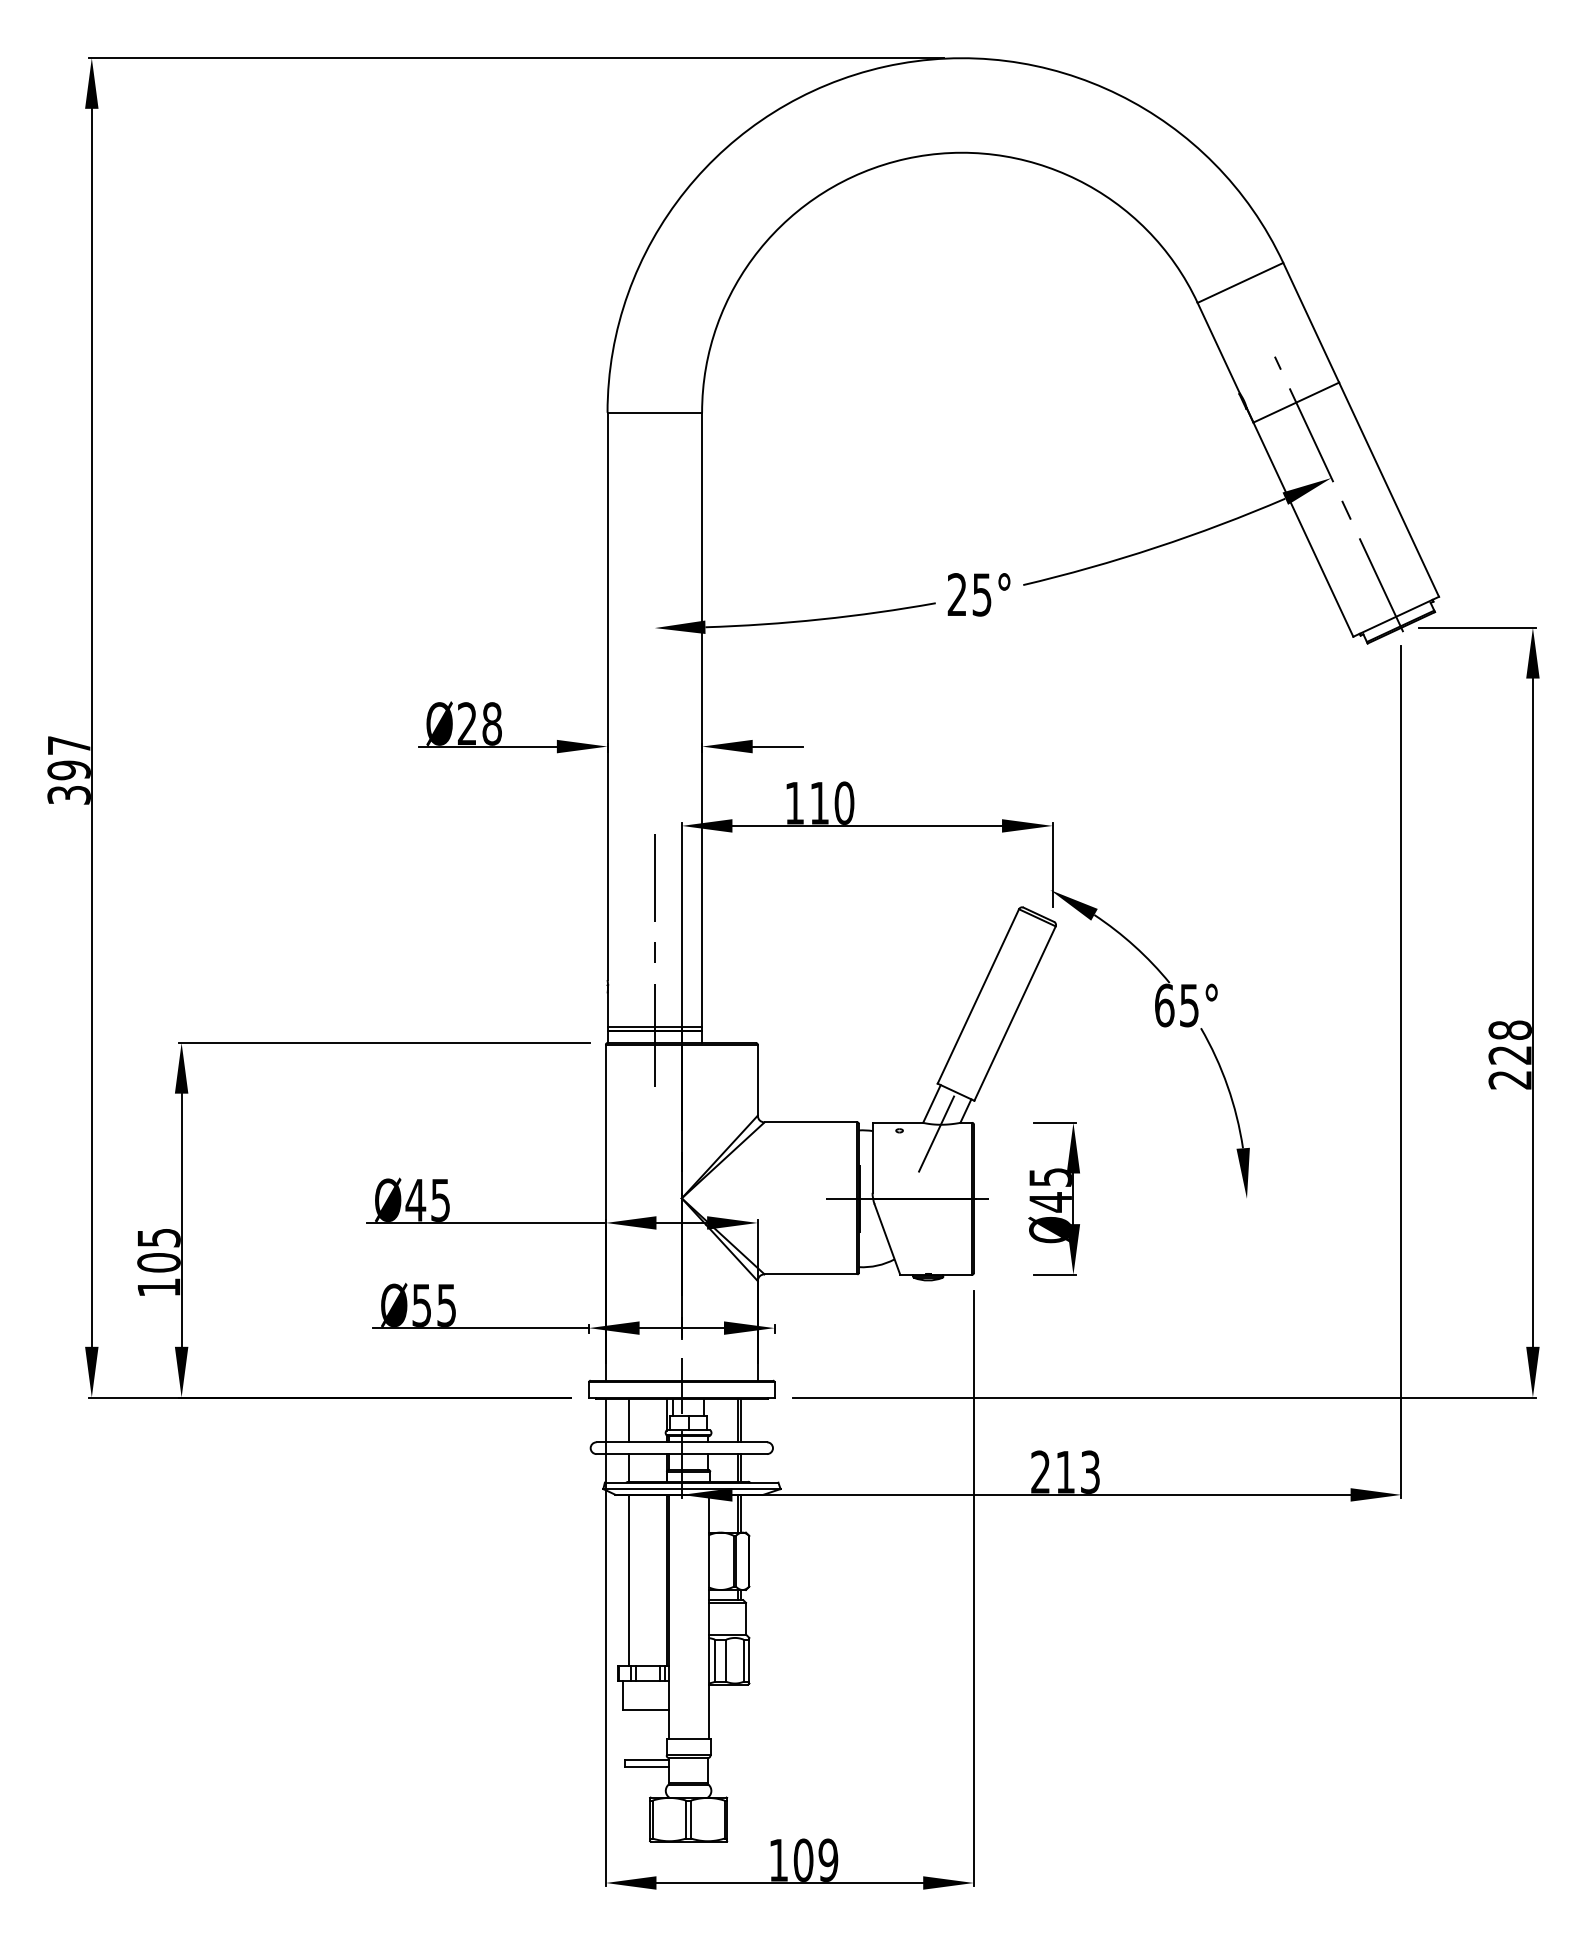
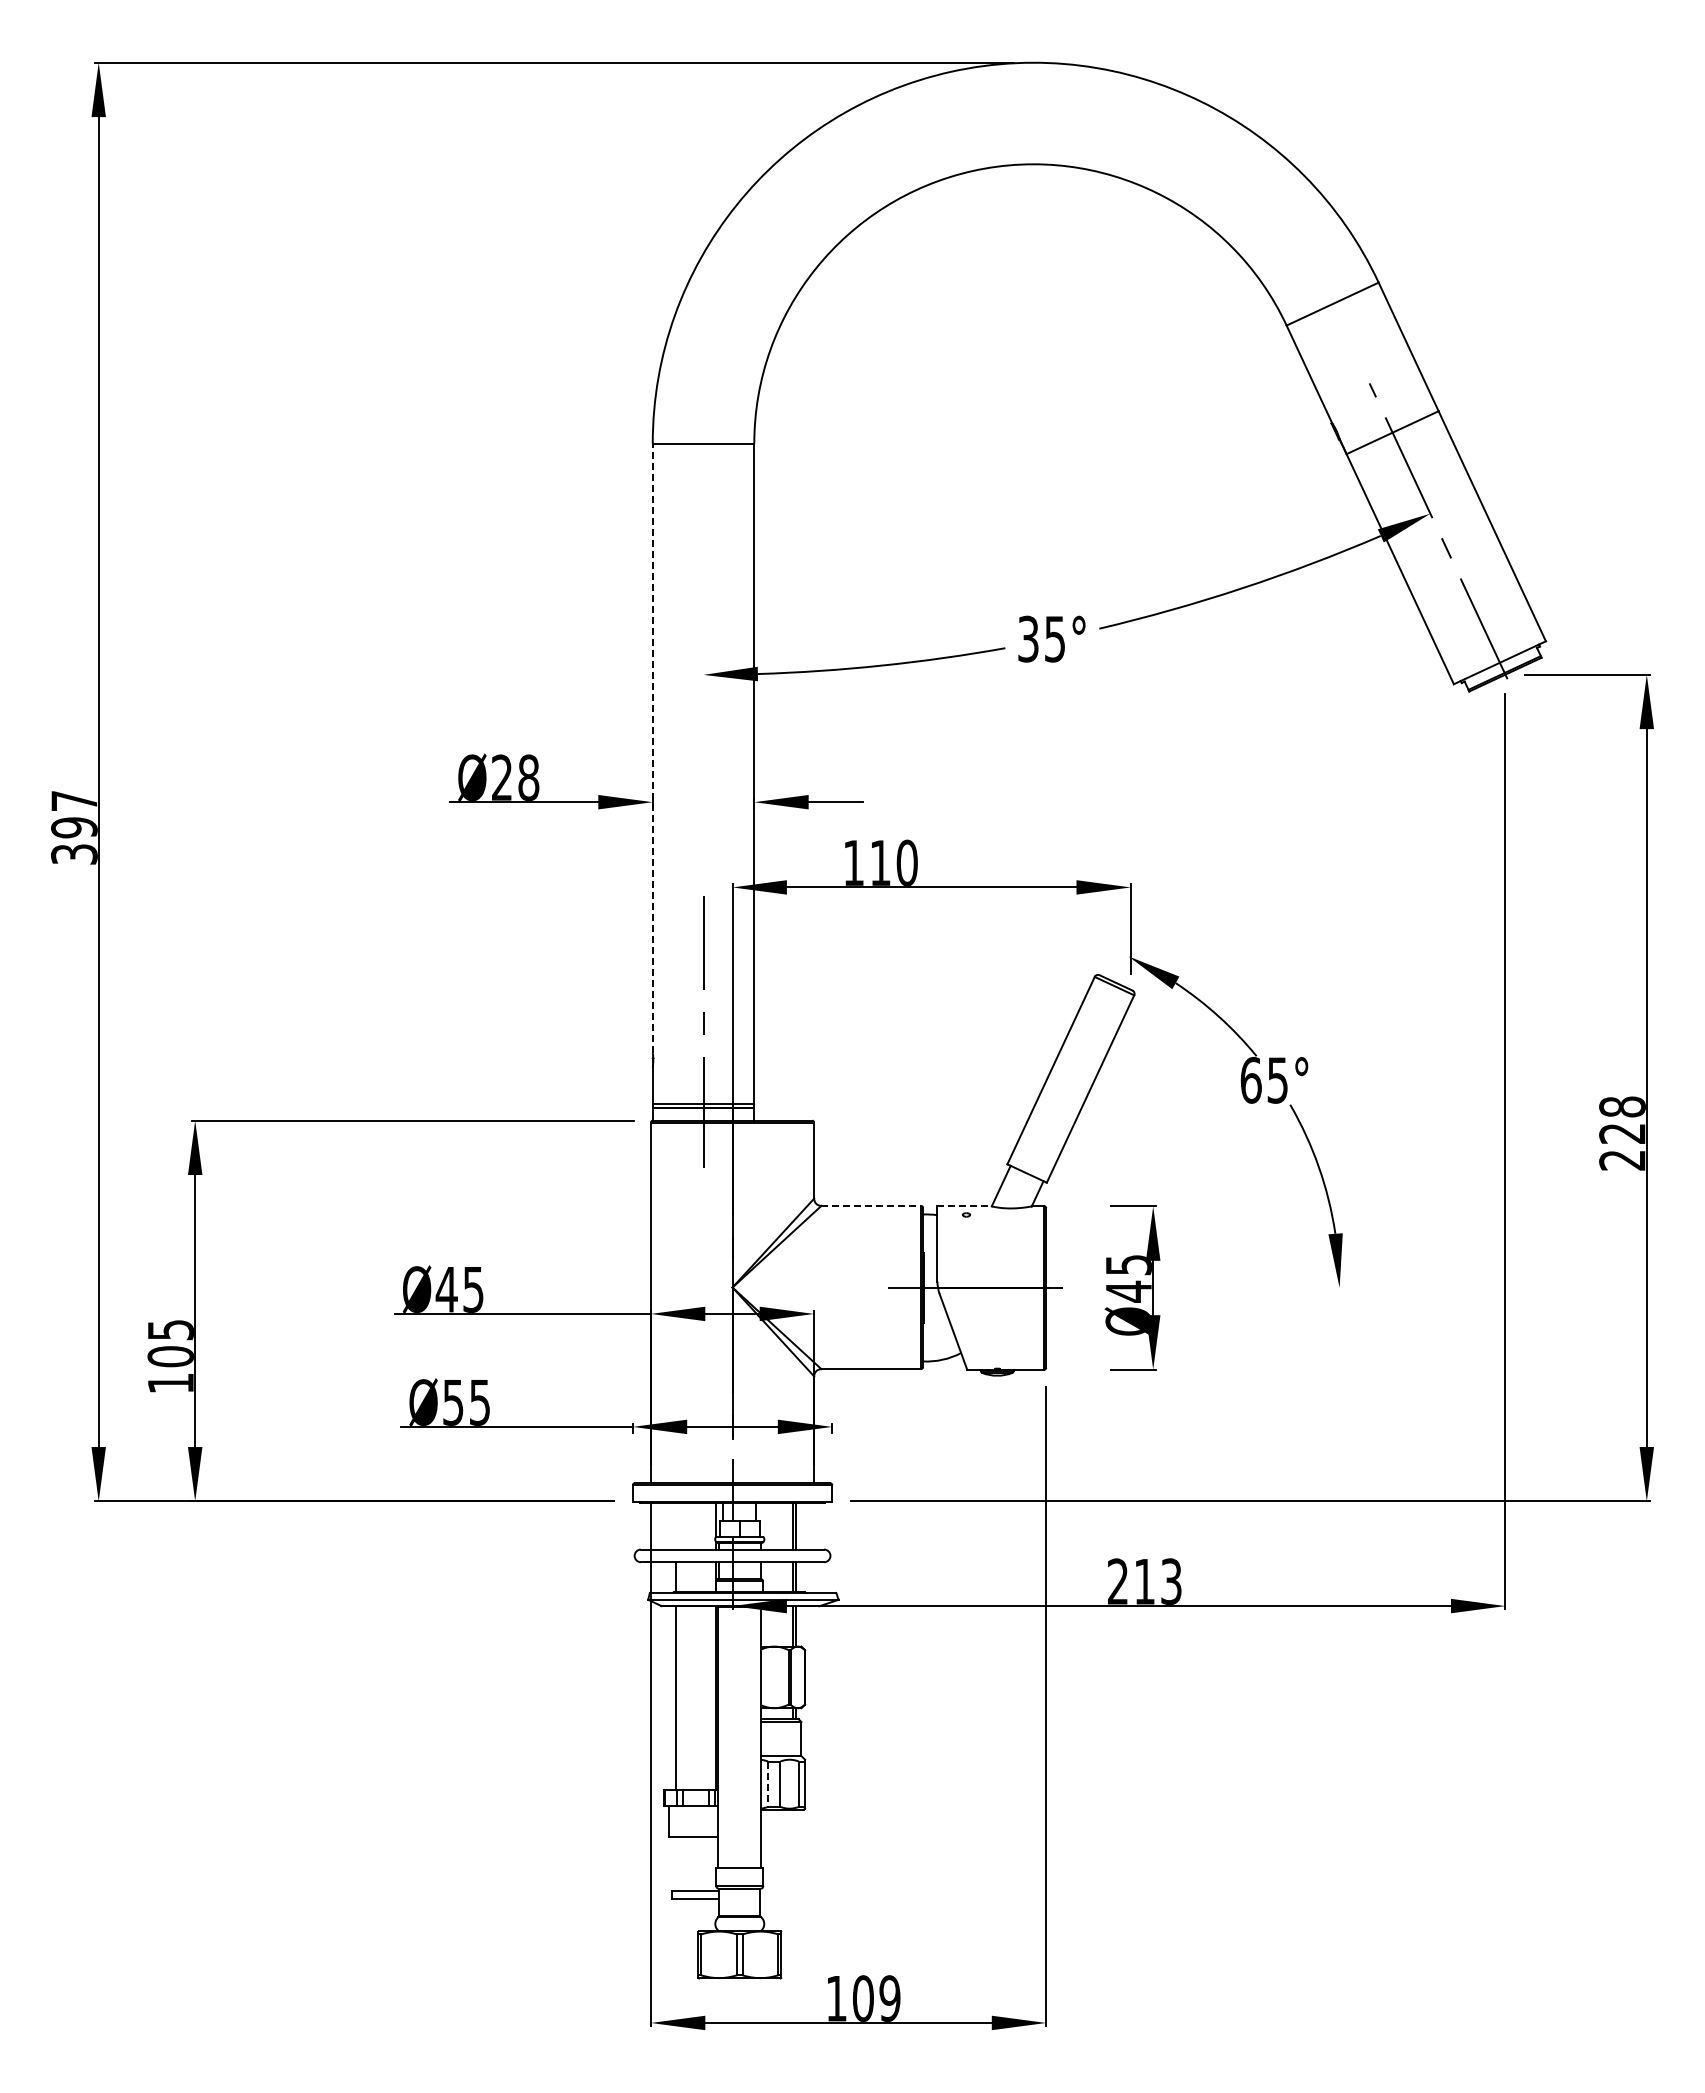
text: (957, 595) -> (1028, 639), 25° -> 35°
line: (607, 696) -> (652, 748), solid -> dashed
line: (811, 1122) -> (871, 1205), solid -> dashed
line: (898, 1122) -> (965, 1206), solid -> dashed
line: (935, 1134) -> (1005, 1218), removed
line: (629, 1420) -> (676, 1526), removed
line: (715, 1661) -> (768, 1784), solid -> dashed

